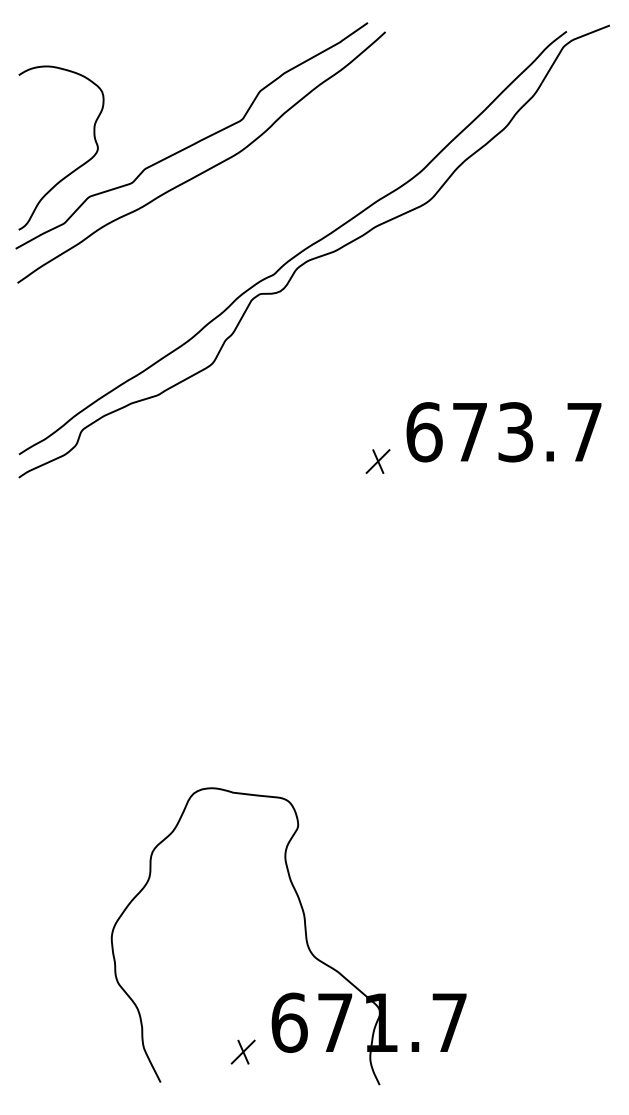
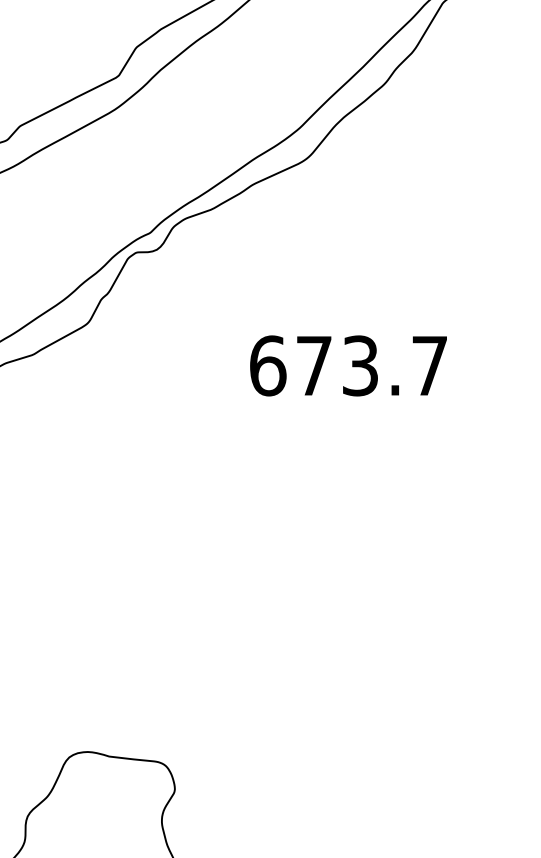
text: (503, 432) -> (348, 366), moved
part: (377, 461) -> (255, 421), removed

